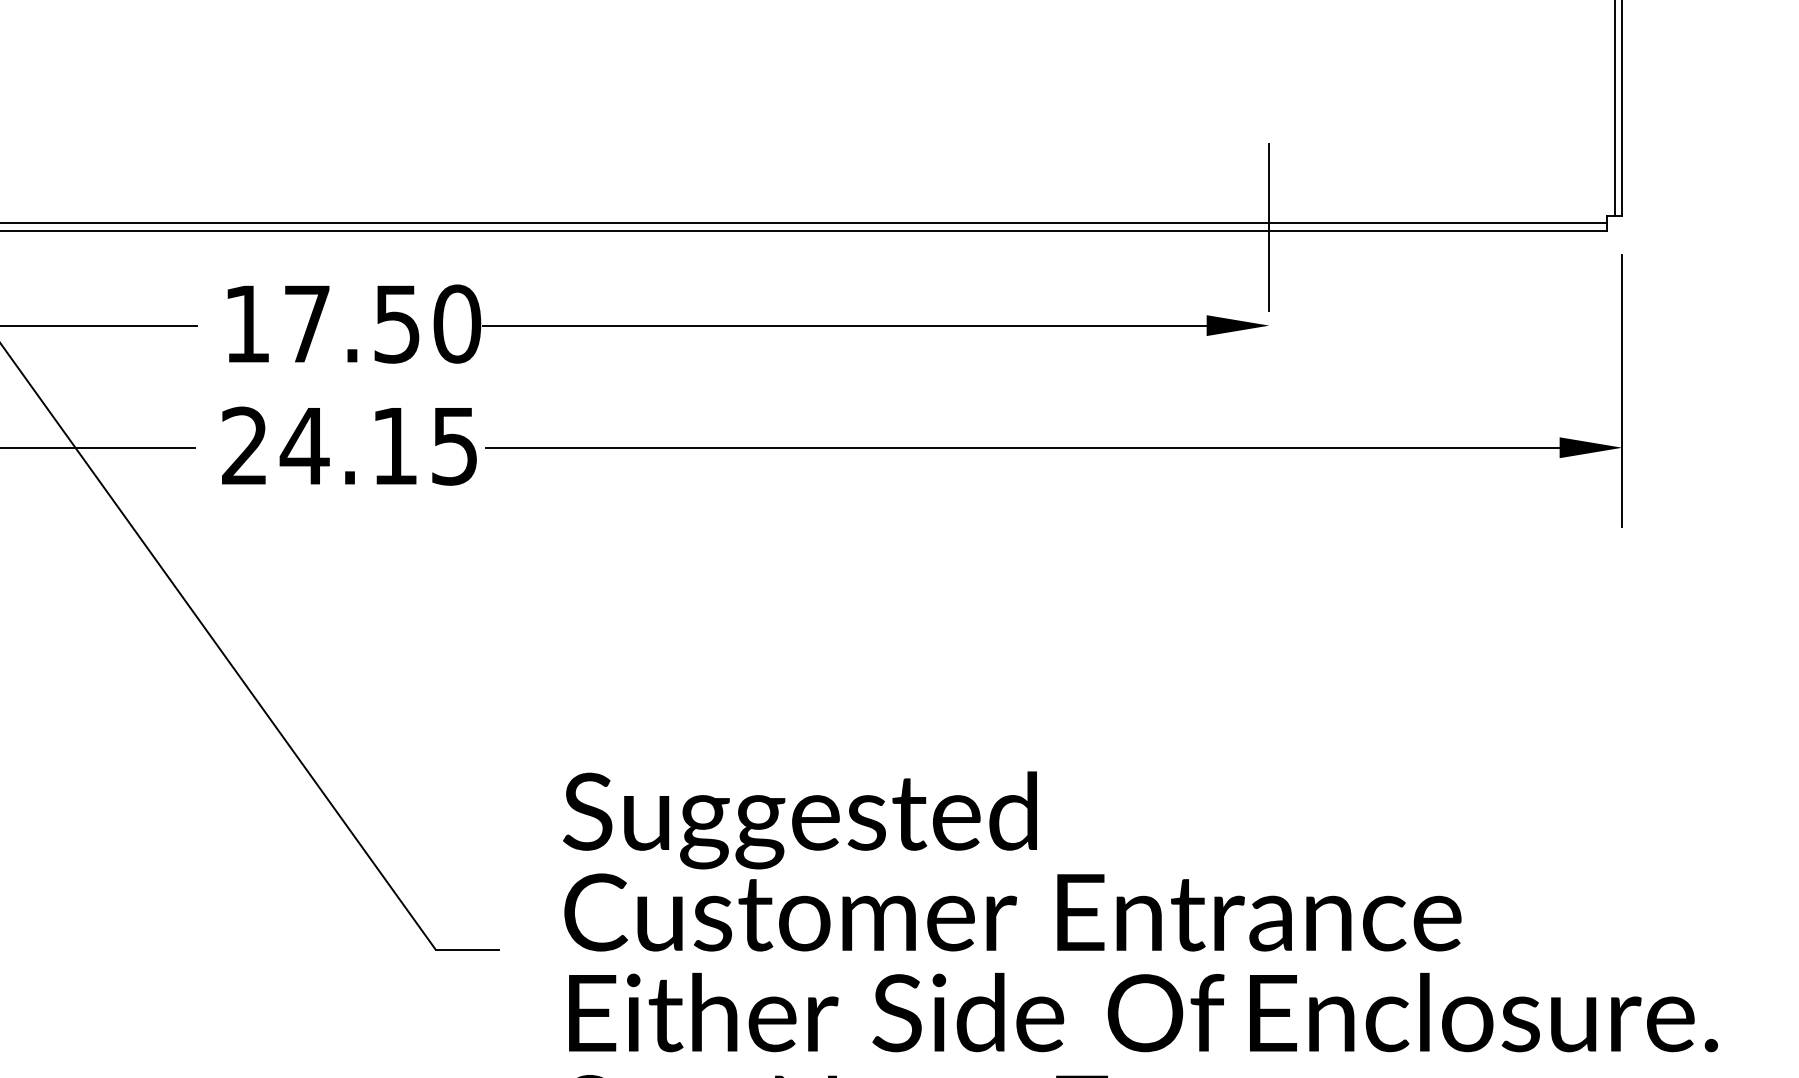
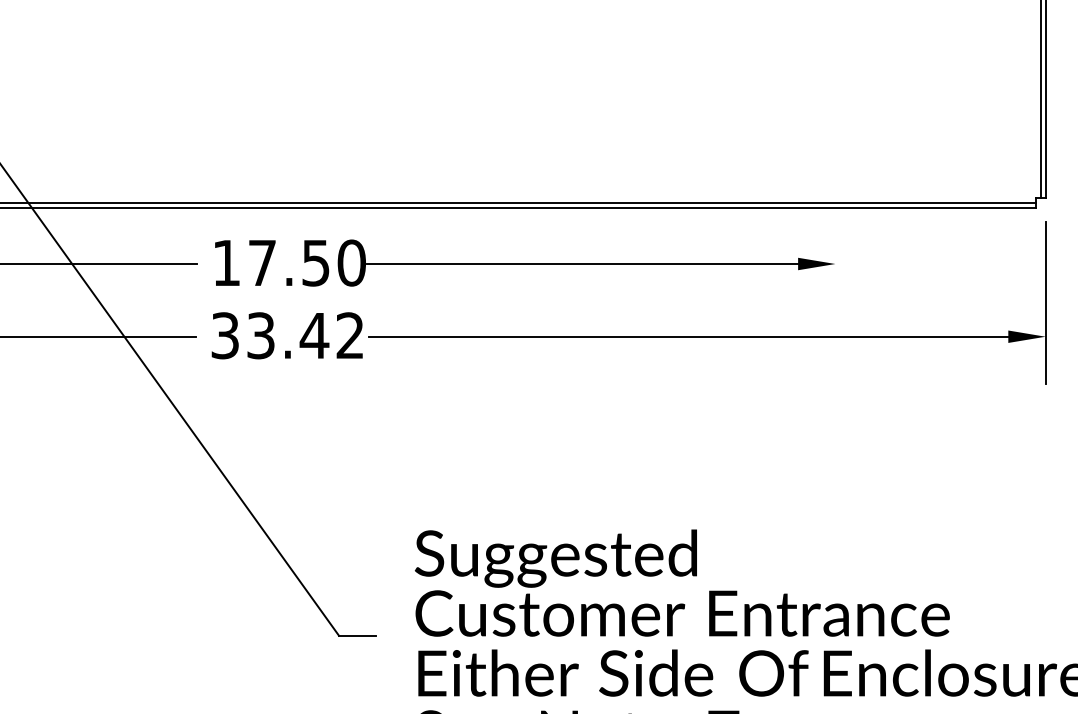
line: (1269, 227) -> (835, 205), removed
text: (349, 445) -> (287, 335), 24.15 -> 33.42

